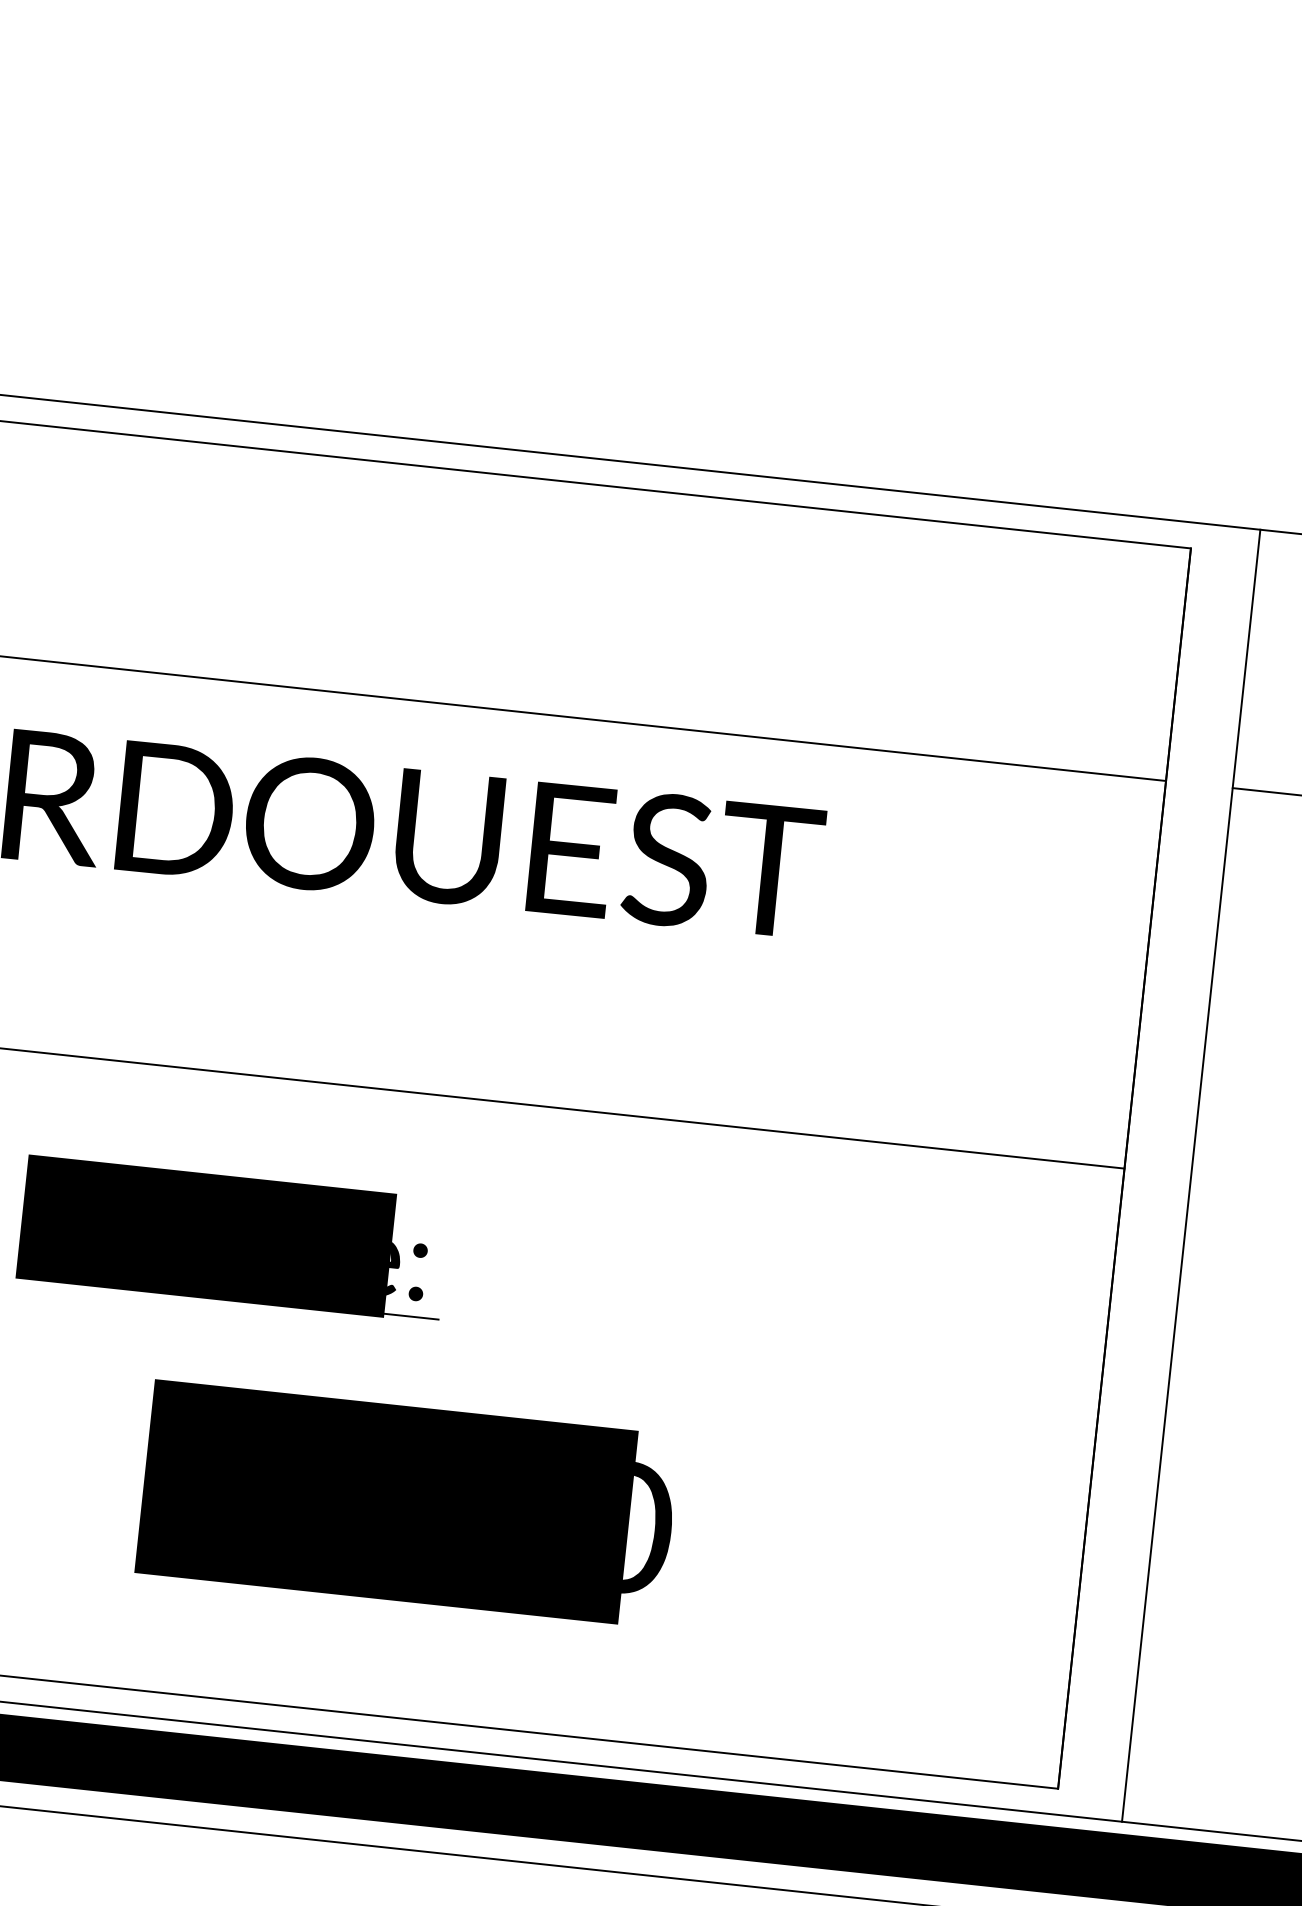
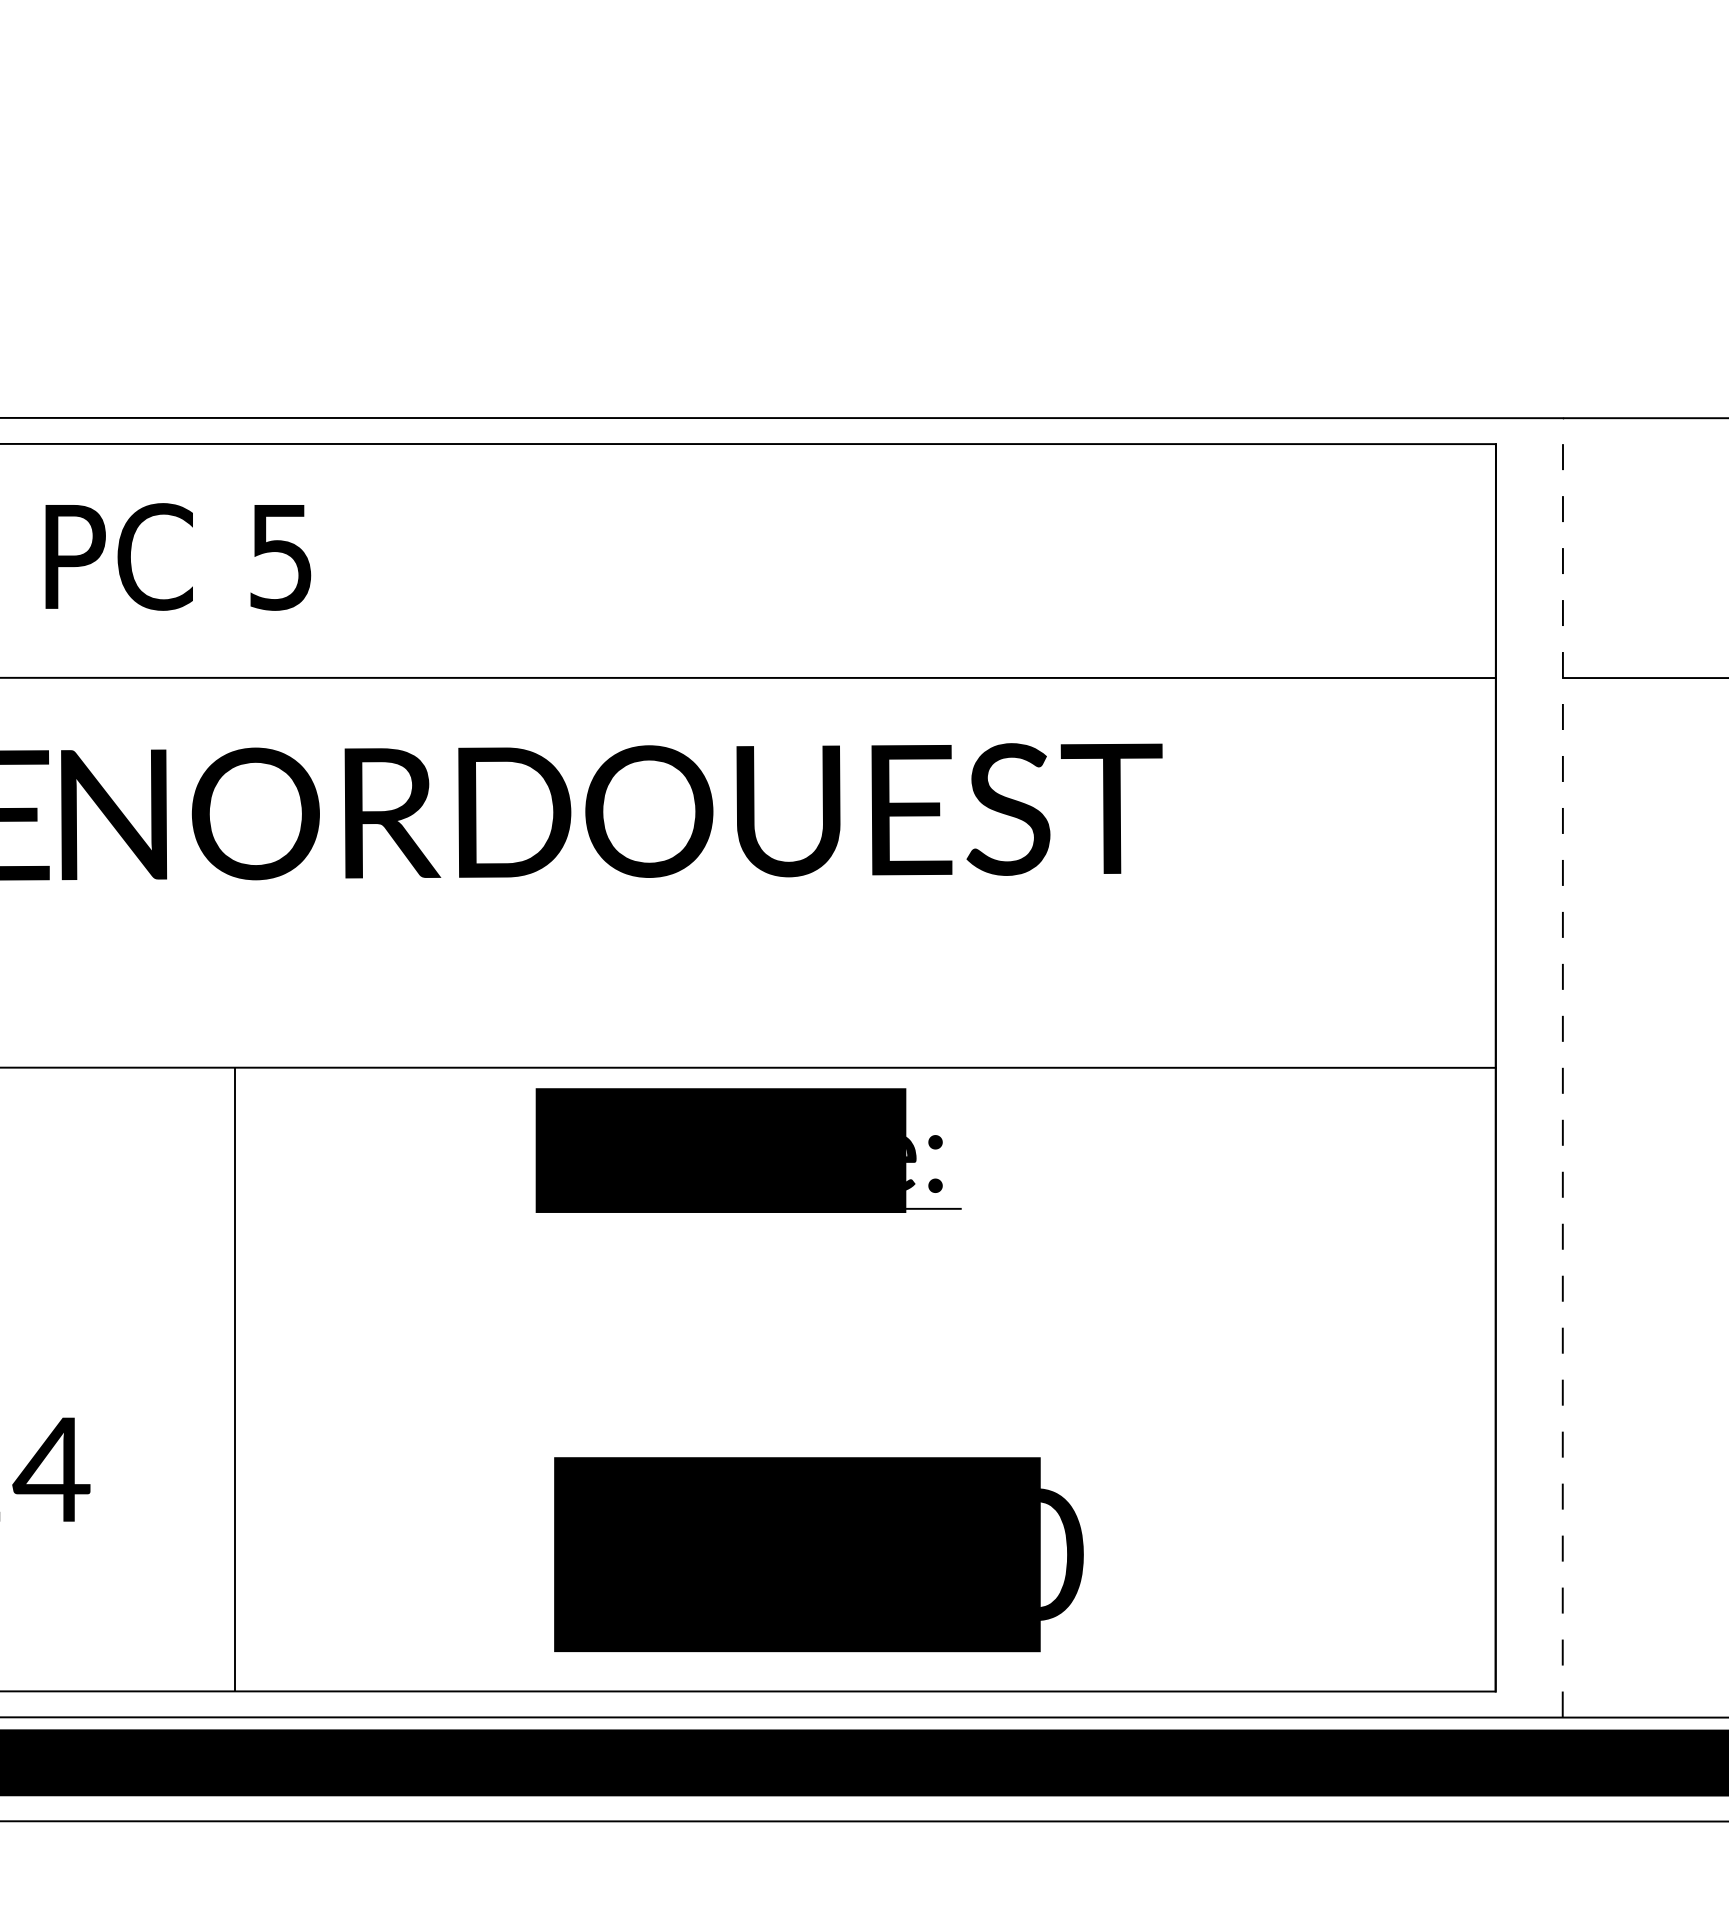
line: (1190, 1175) -> (1562, 1067), solid -> dashed
part: (233, 1238) -> (748, 1150), moved
text: (407, 1503) -> (818, 1554), moved

